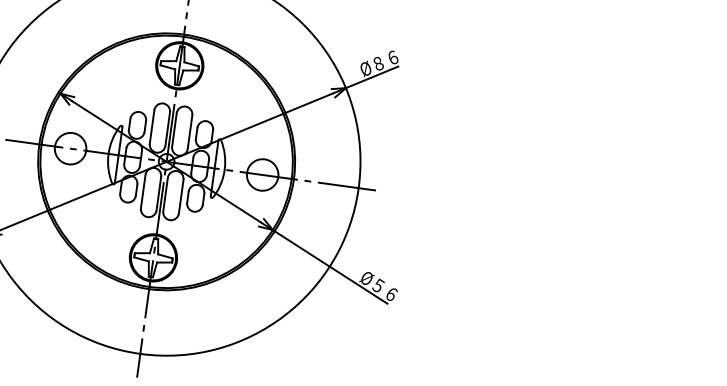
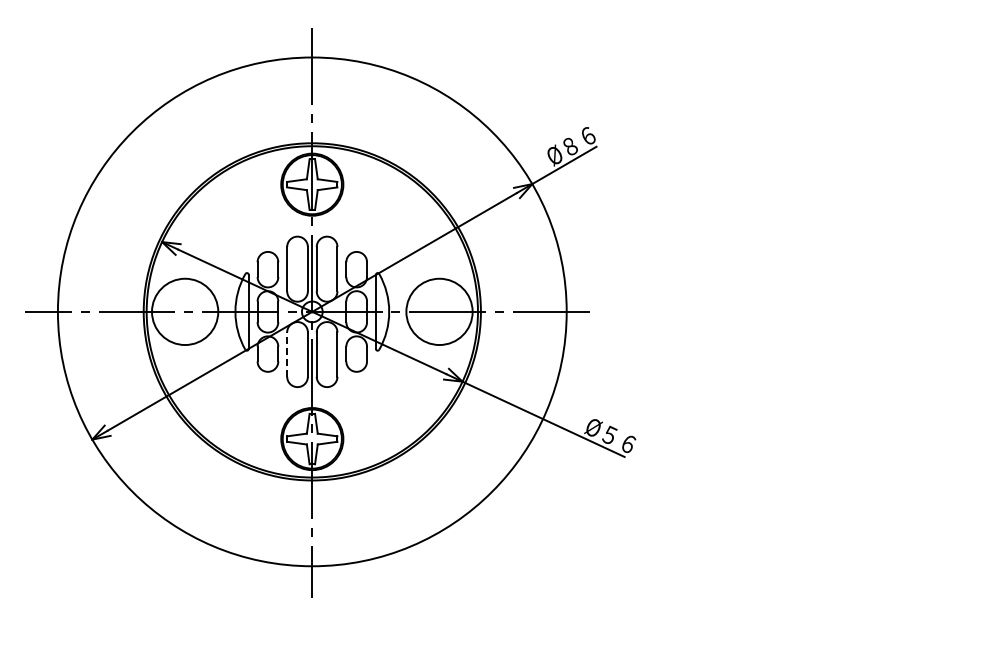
circle: (70, 148) -> (184, 311), size x1.6
circle: (262, 174) -> (439, 311), size x1.6
line: (143, 191) -> (287, 354), solid -> dashed

